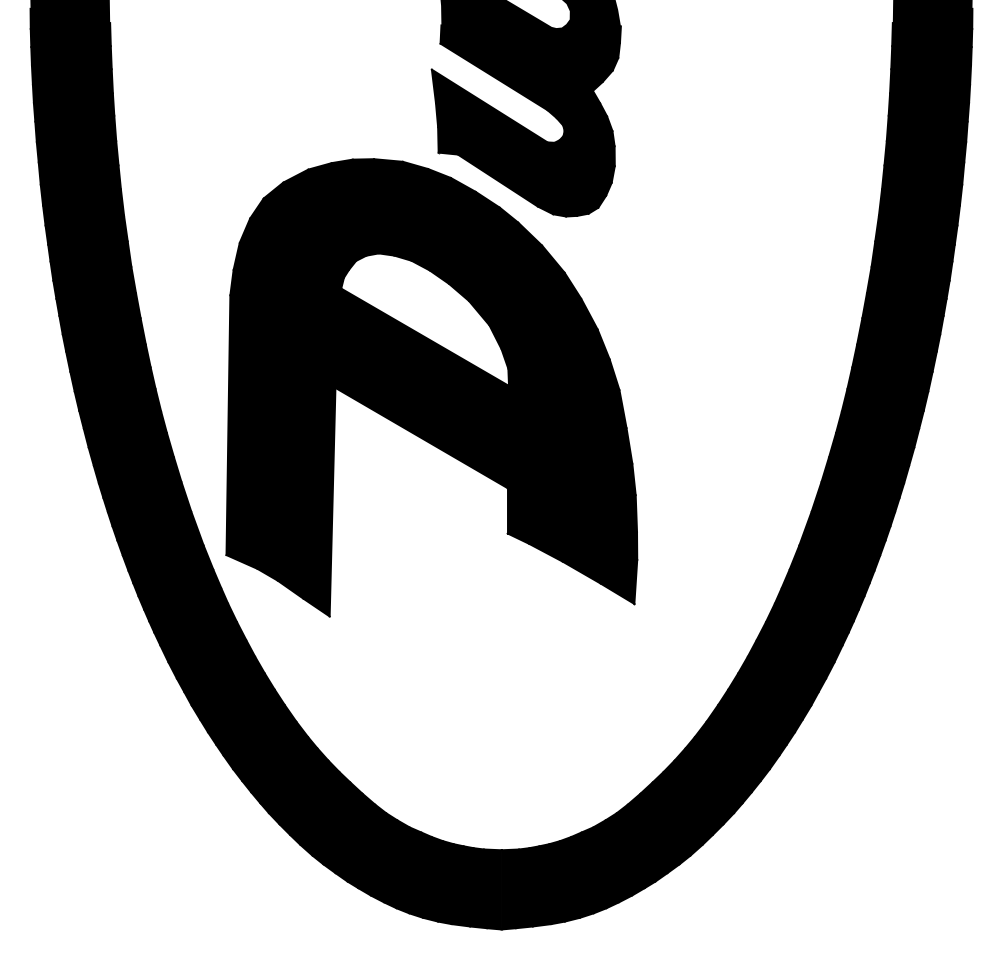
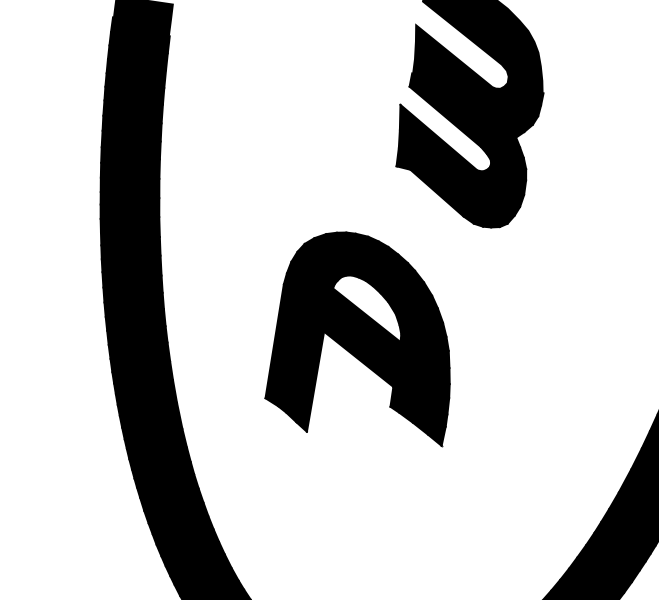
part: (431, 387) -> (366, 337), size x0.6

